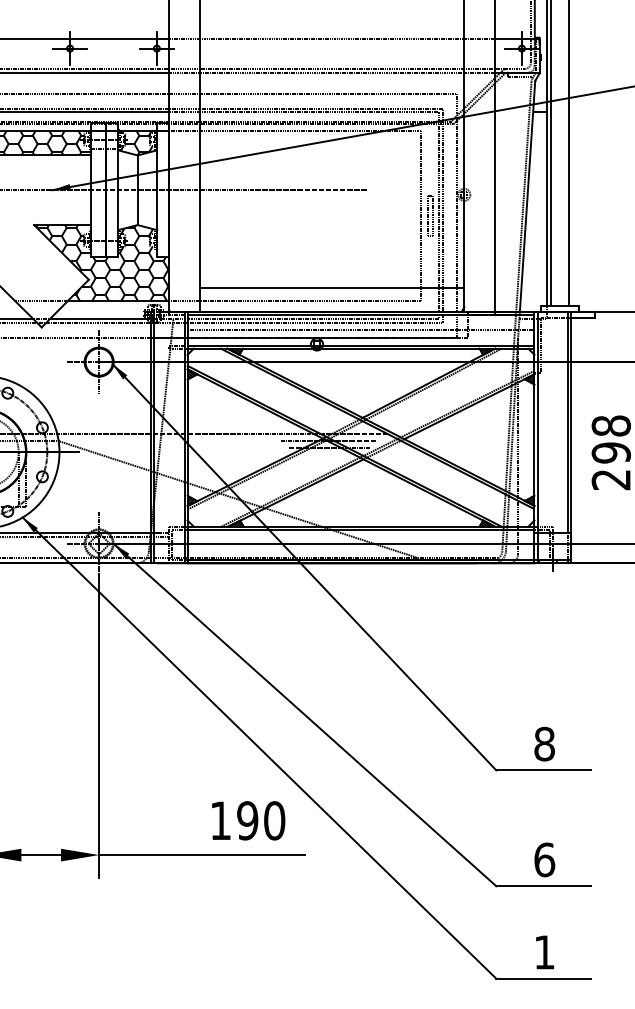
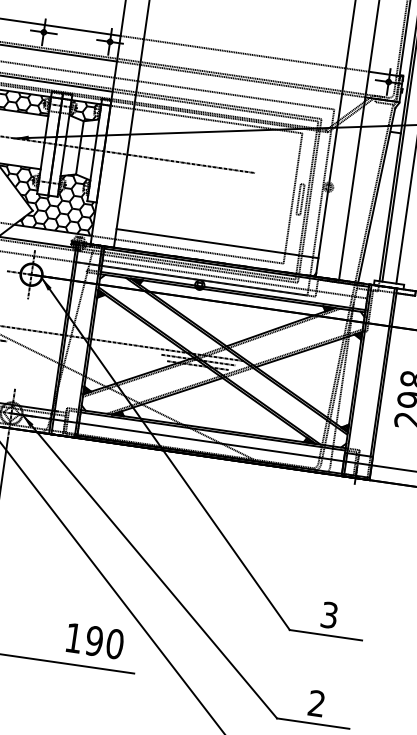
text: (544, 743) -> (329, 614), 8 -> 3
text: (544, 859) -> (316, 703), 6 -> 2

